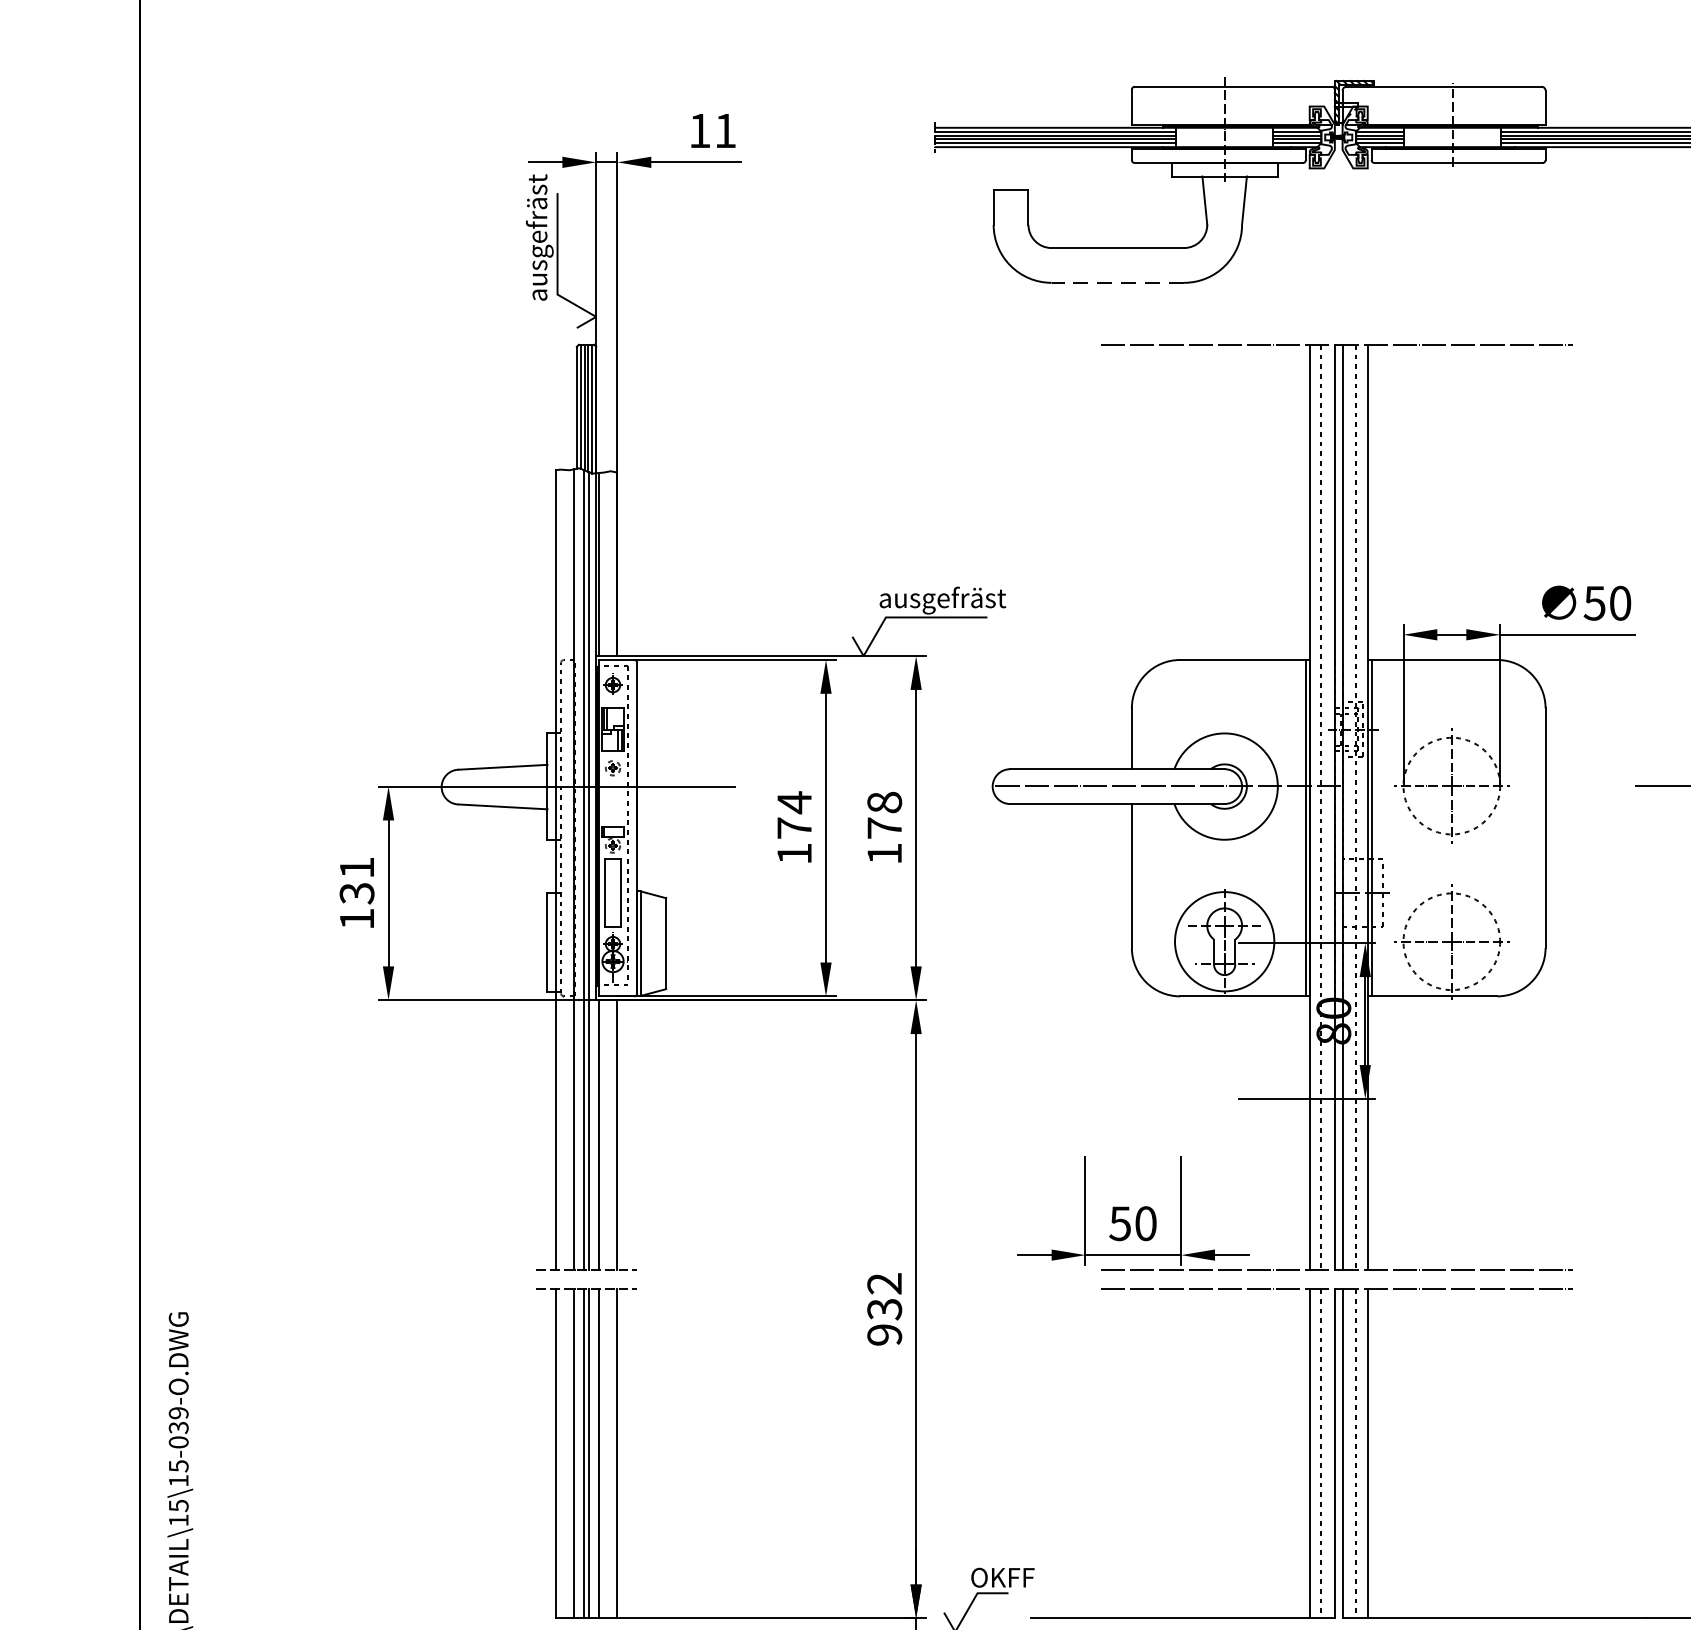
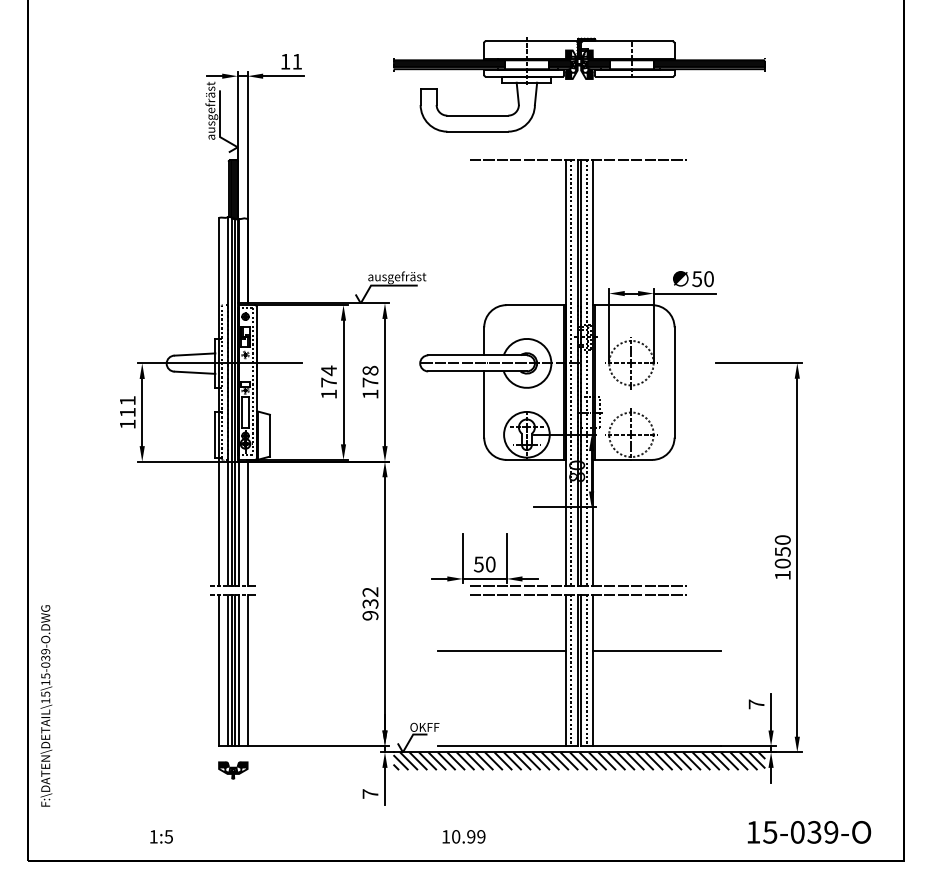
line: (1117, 282) -> (477, 131), dashed -> solid
text: (356, 893) -> (127, 412), 131 -> 111
line: (1169, 1410) -> (501, 650), added
line: (1506, 1410) -> (656, 650), added

